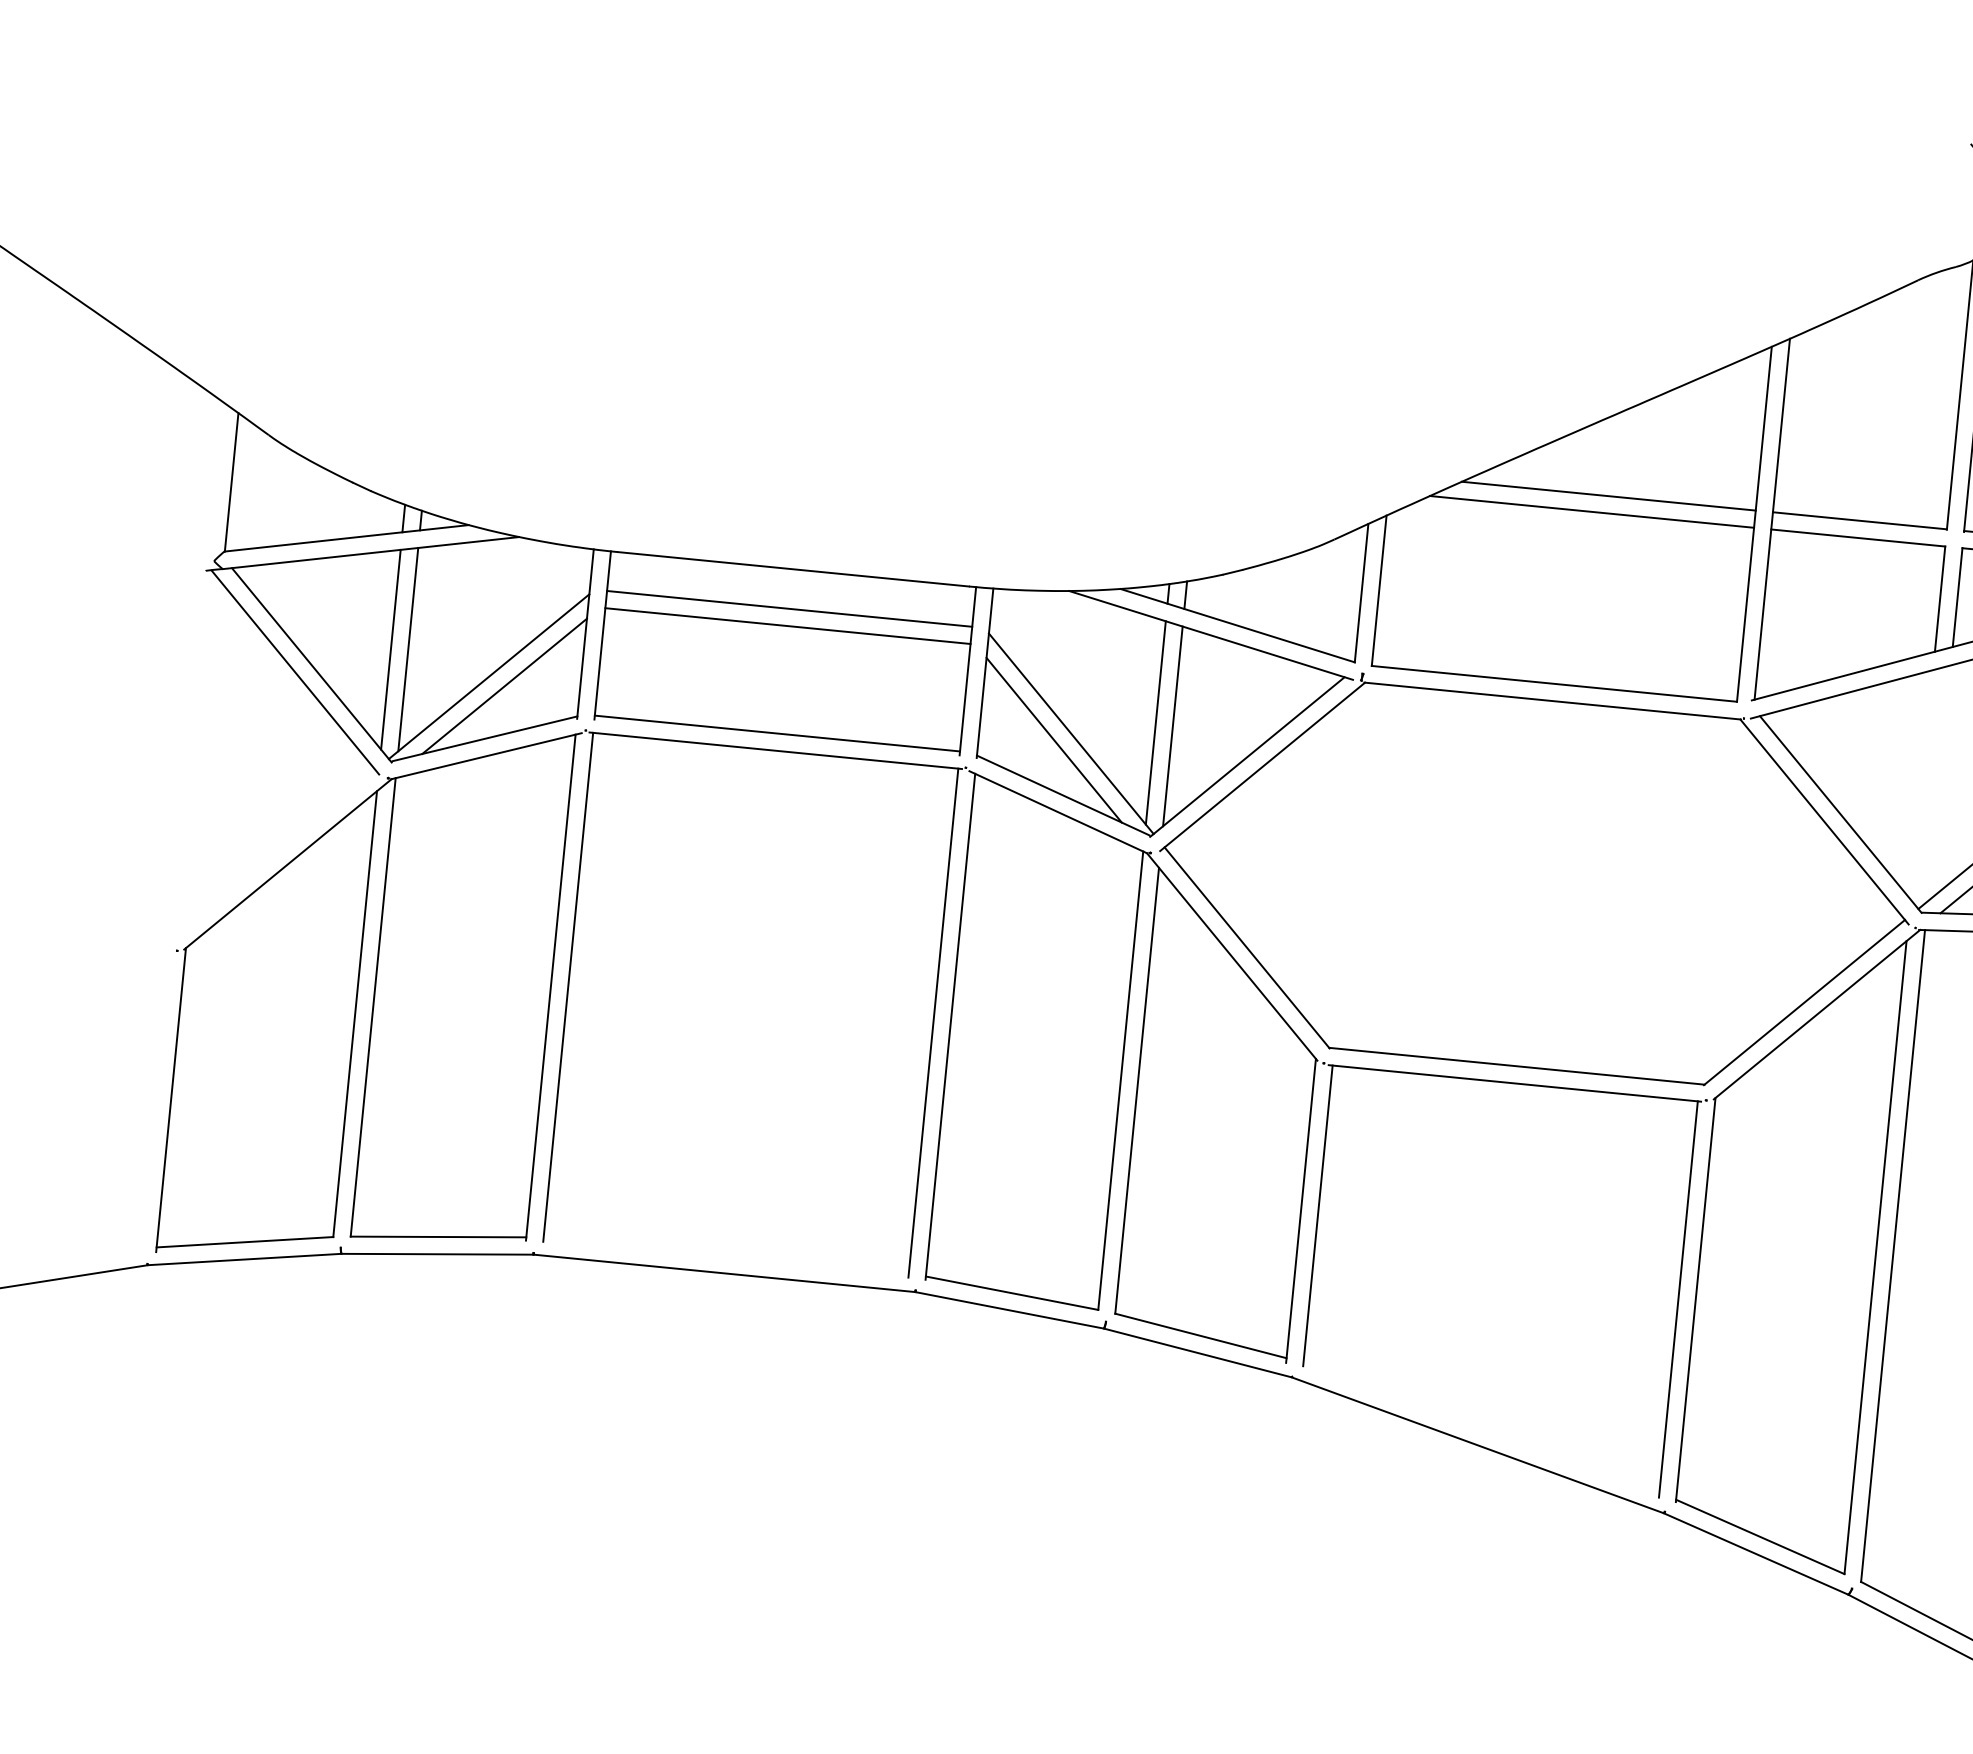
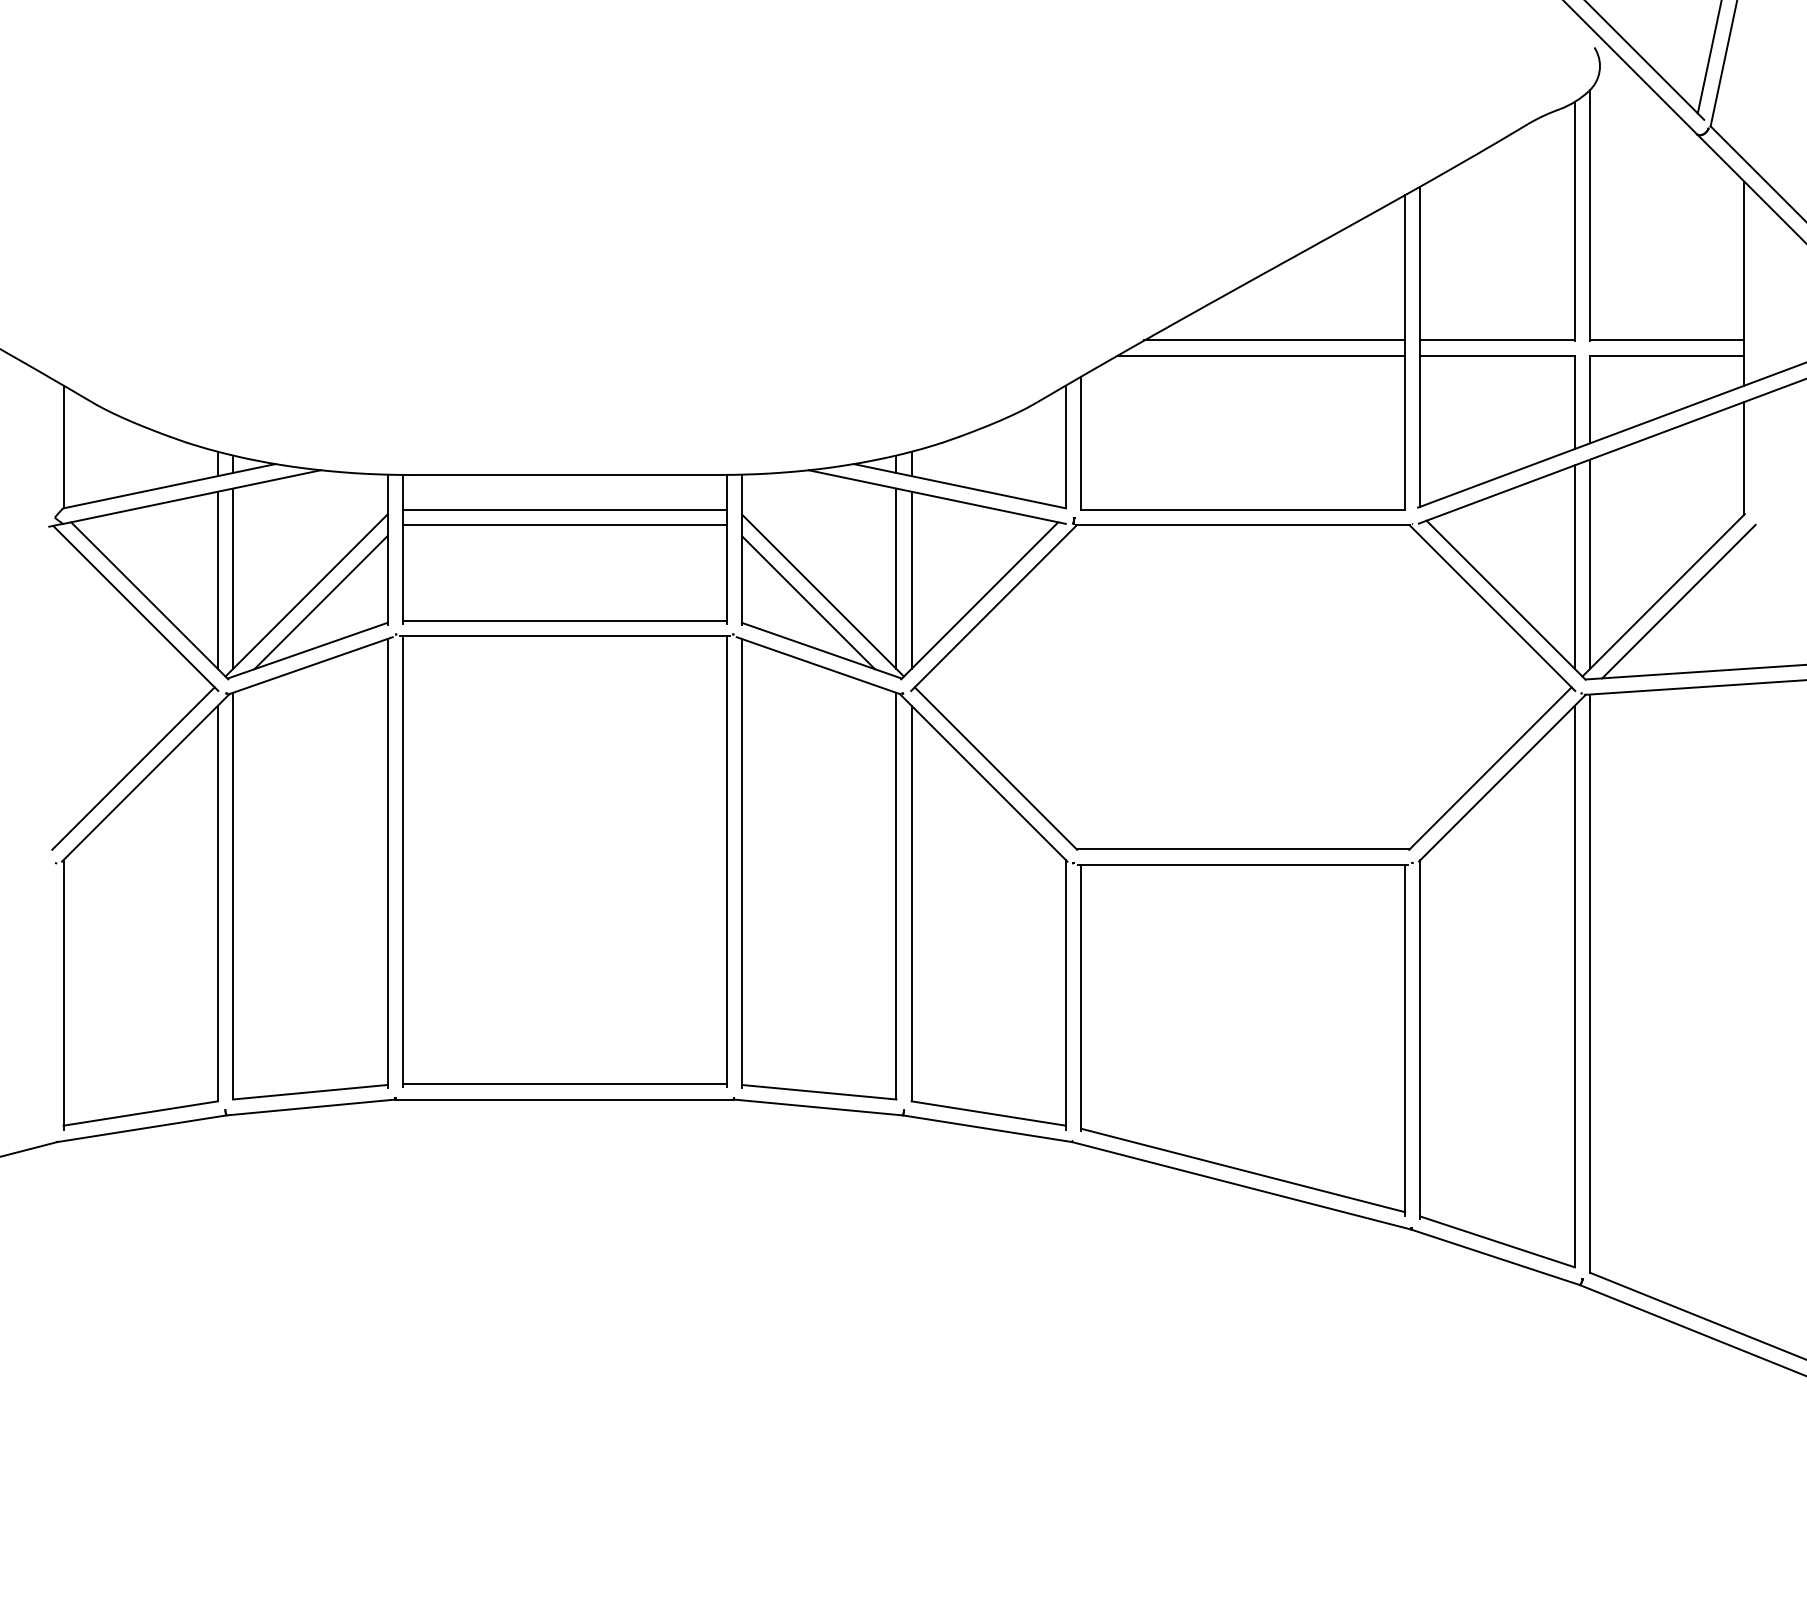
line: (1939, 782) -> (1590, 563), added
line: (1921, 784) -> (1574, 566), added
line: (274, 852) -> (133, 768), added
line: (725, 1256) -> (564, 1084), added
line: (1481, 1428) -> (1243, 1170), added

